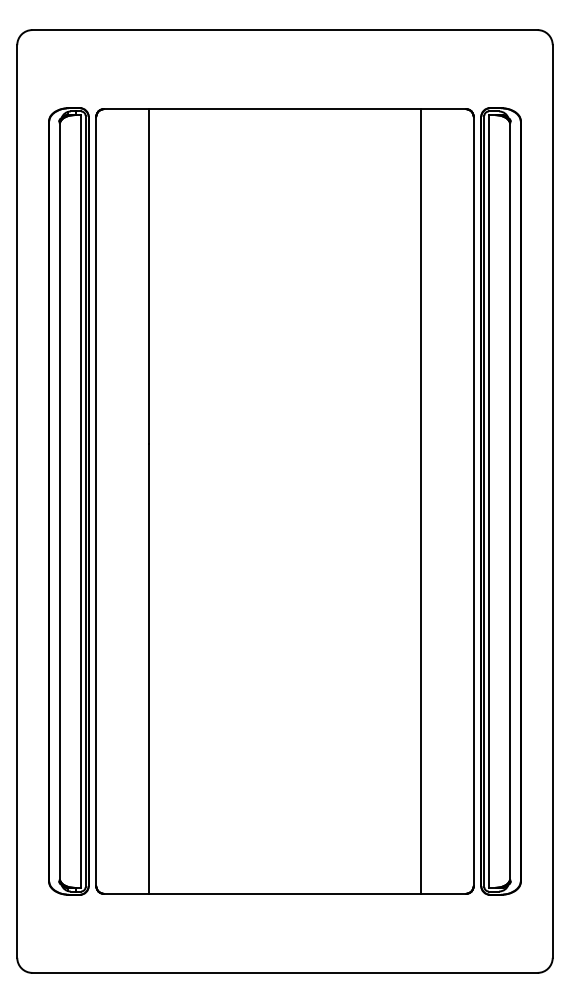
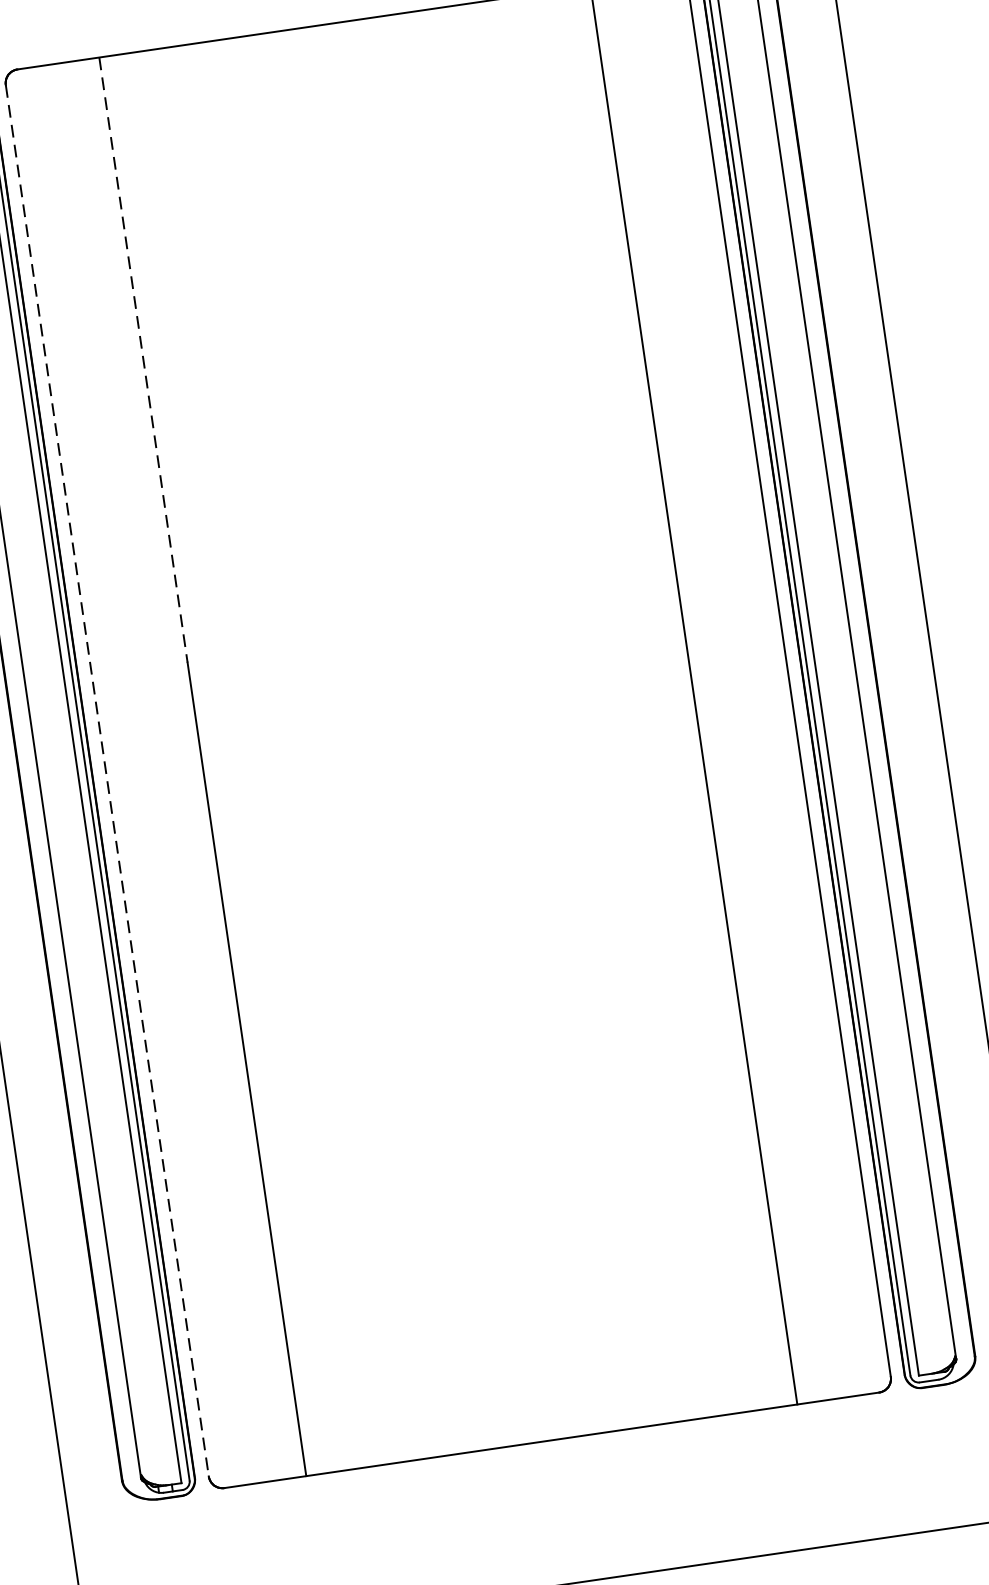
line: (149, 277) -> (144, 361), solid -> dashed
line: (96, 501) -> (107, 780), solid -> dashed

